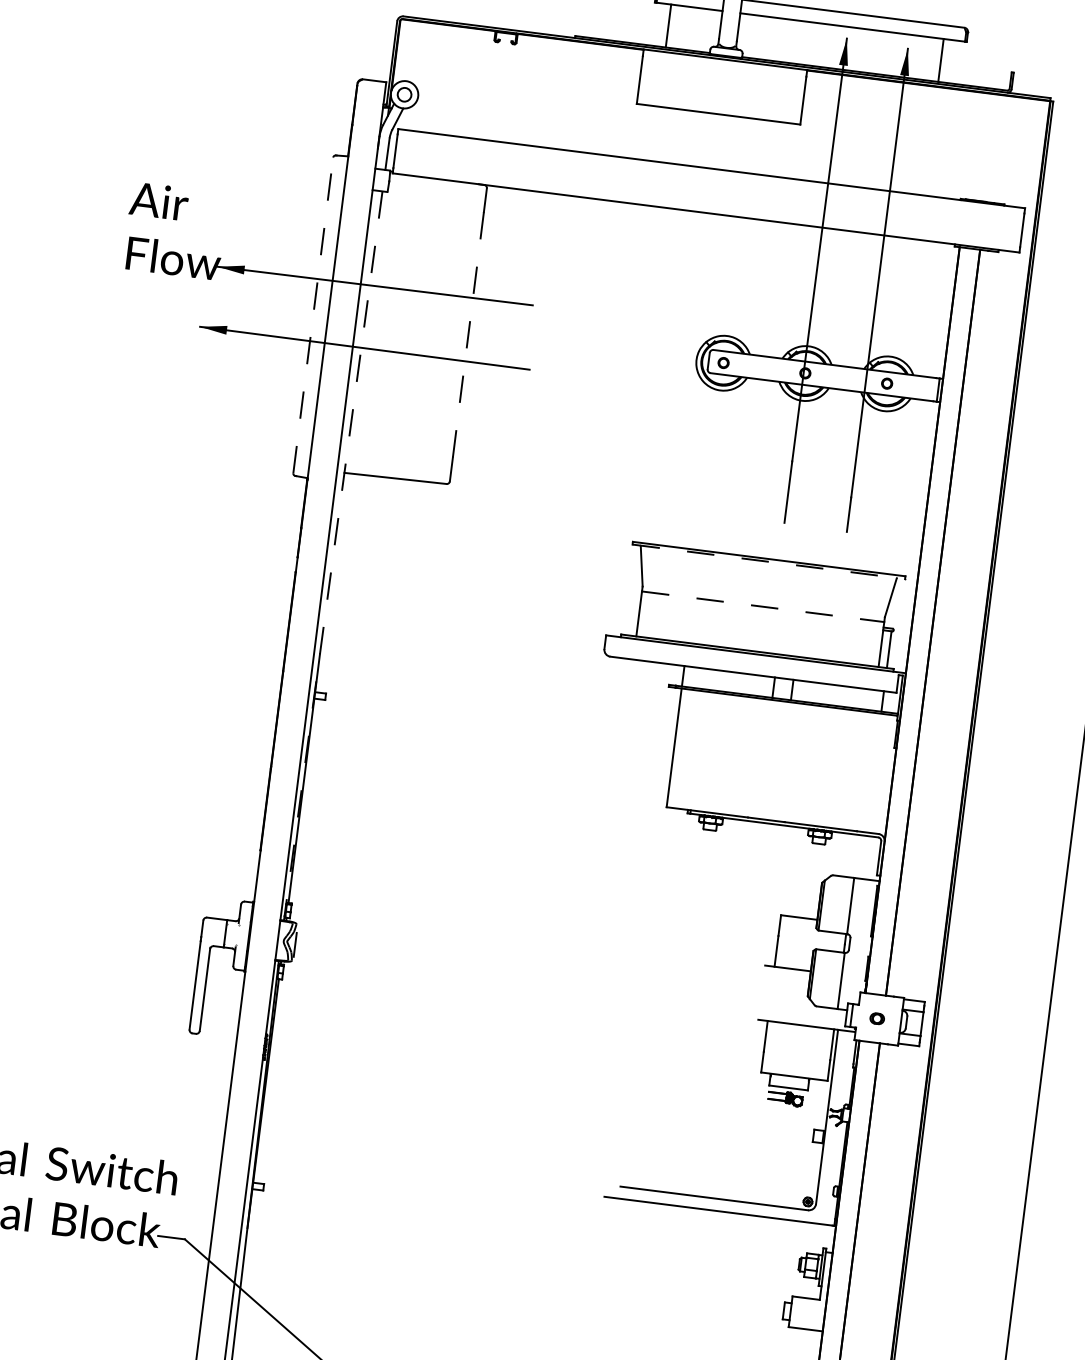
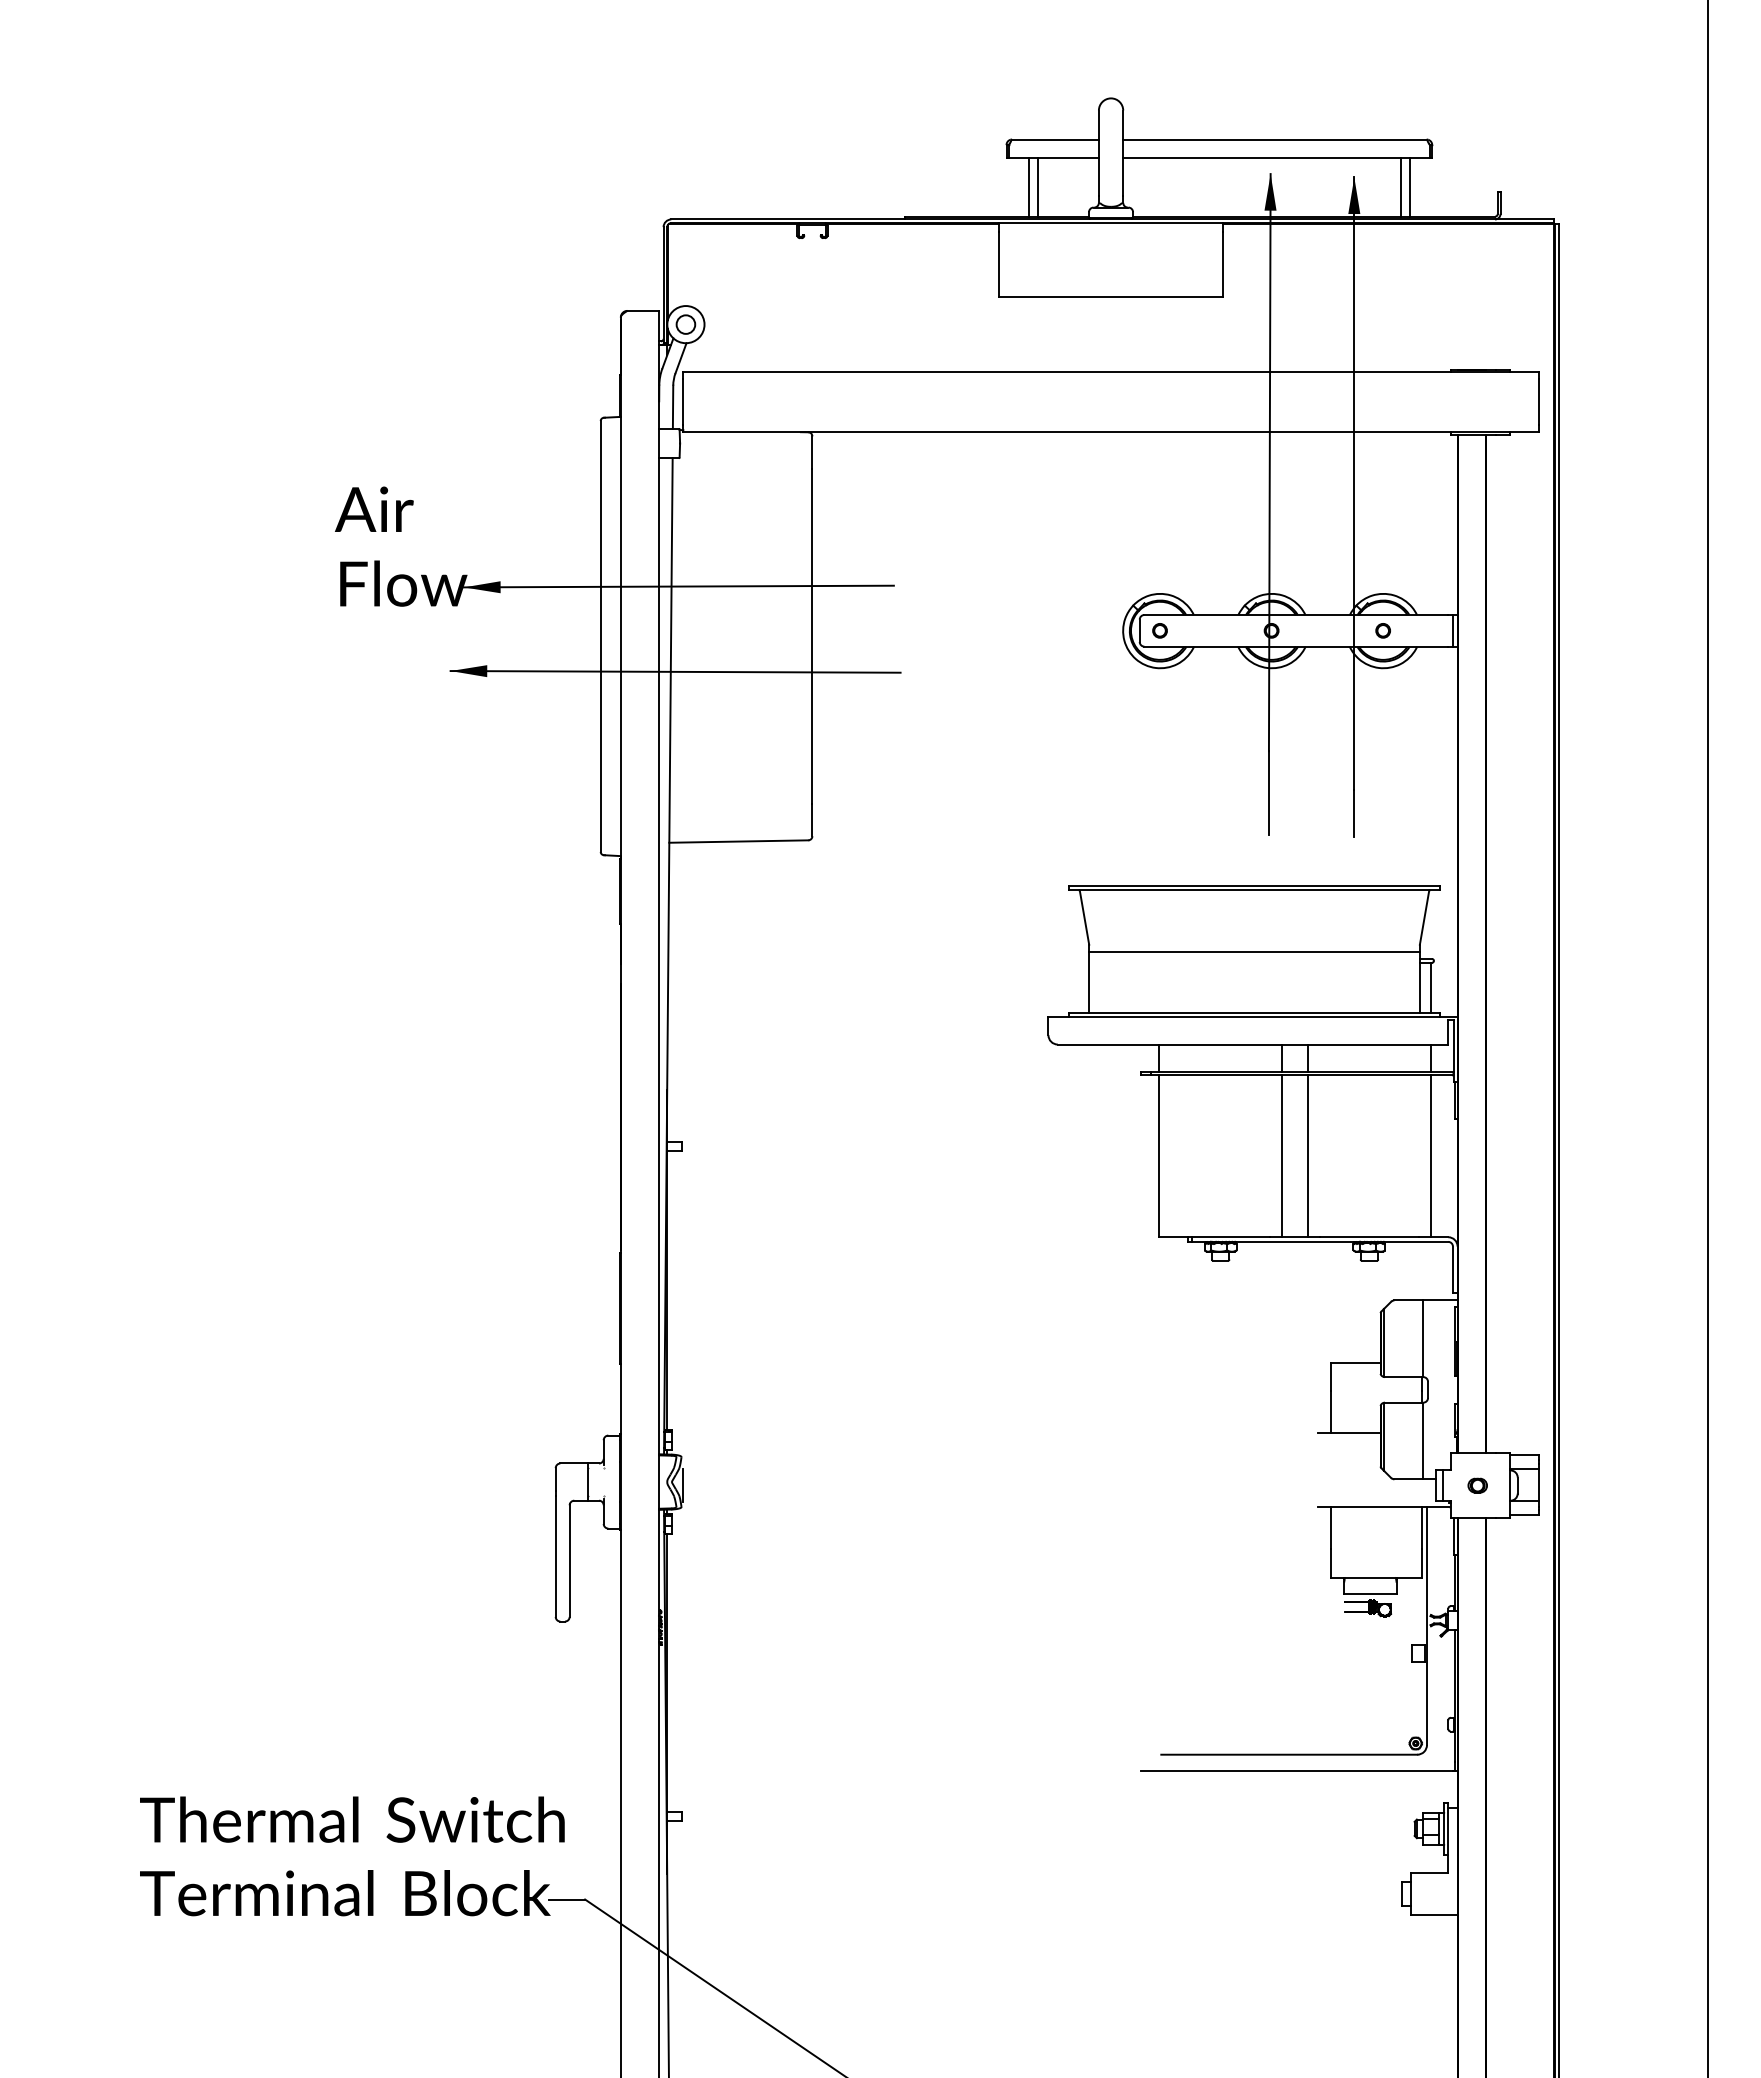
line: (675, 26) -> (1038, 187), added
line: (947, 61) -> (1409, 187), added
line: (313, 314) -> (600, 635), dashed -> solid
line: (468, 335) -> (812, 636), dashed -> solid
line: (333, 556) -> (668, 956), dashed -> solid
line: (768, 562) -> (1254, 890), dashed -> solid
line: (763, 606) -> (1255, 951), dashed -> solid
line: (764, 759) -> (1282, 1156), added
line: (782, 761) -> (1307, 1156), added
line: (873, 773) -> (1431, 1156), added

